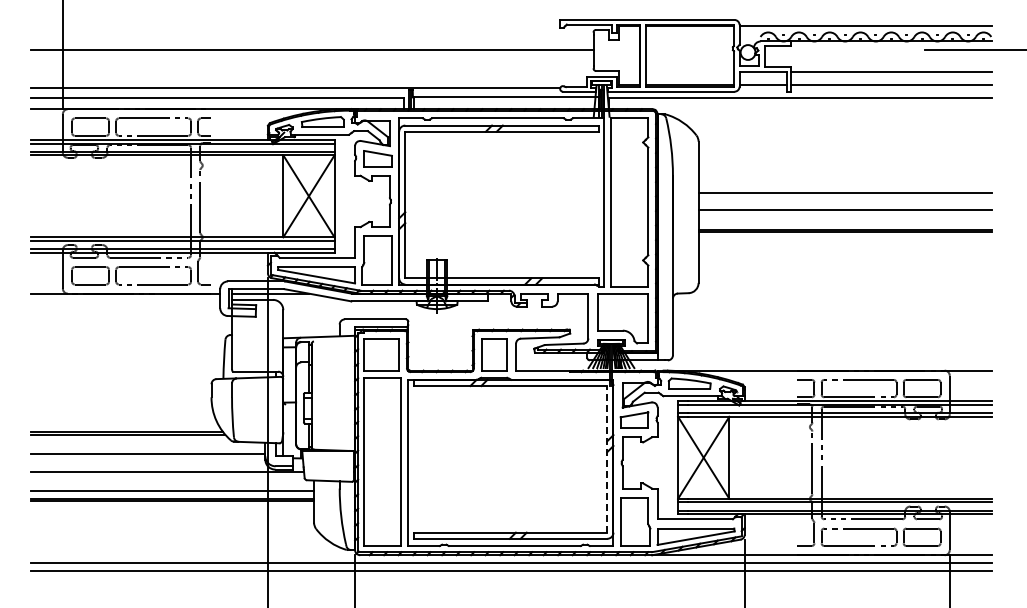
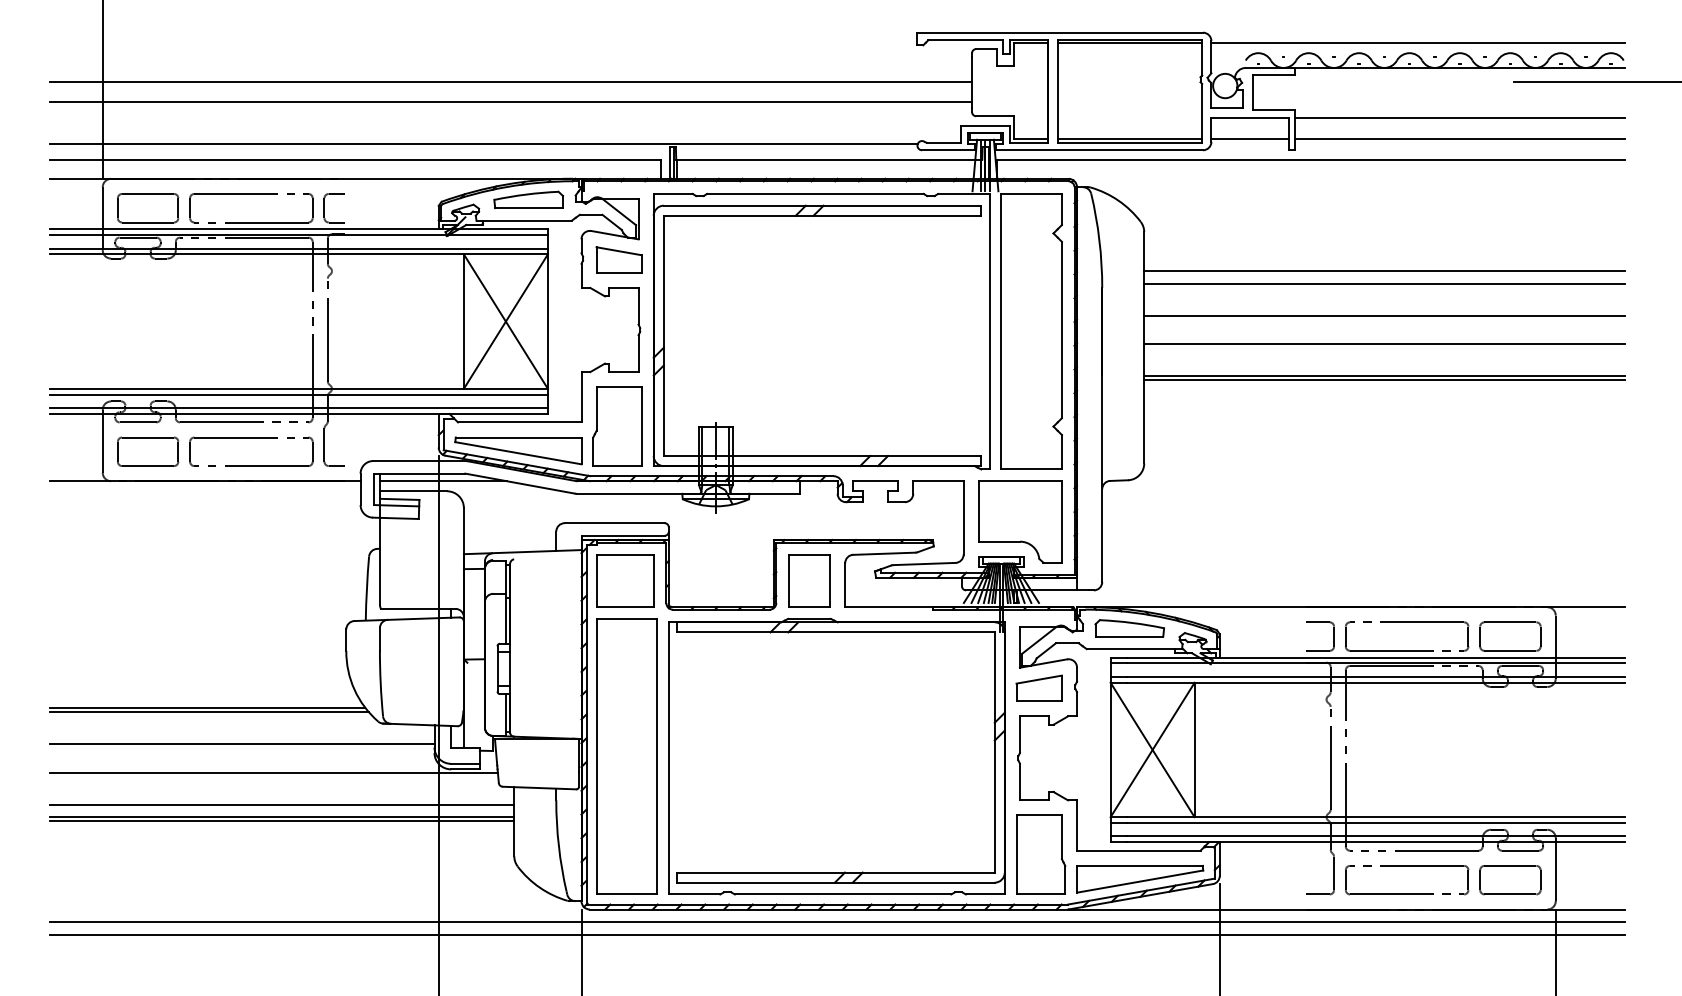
line: (311, 62) -> (510, 102), added
line: (845, 165) -> (1384, 271), added
line: (845, 173) -> (1384, 284), added
line: (607, 458) -> (994, 751), dashed -> solid

